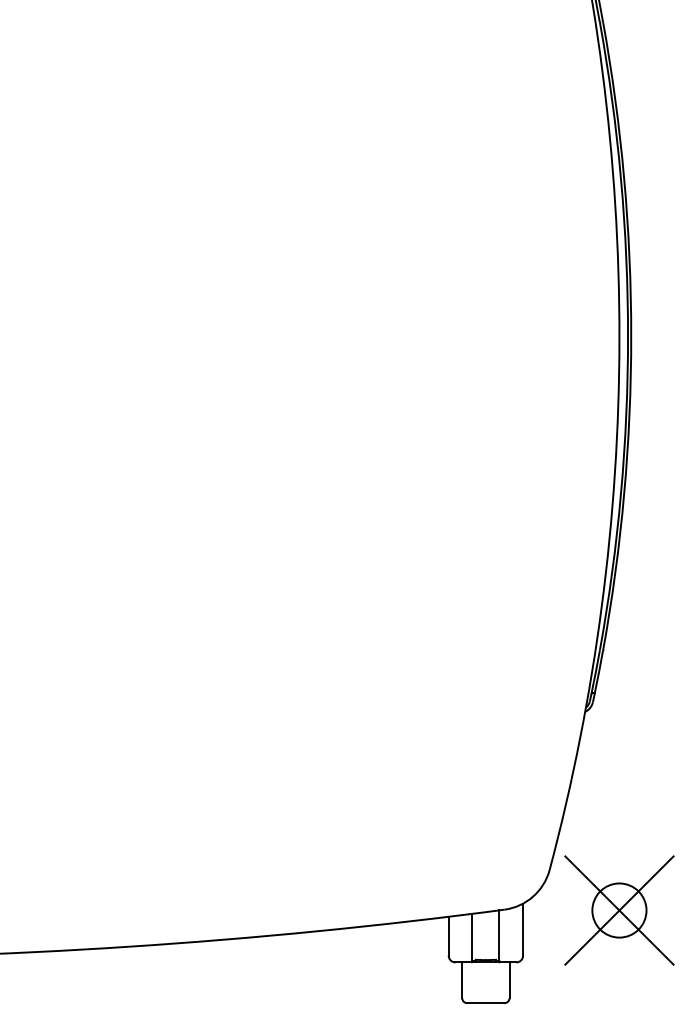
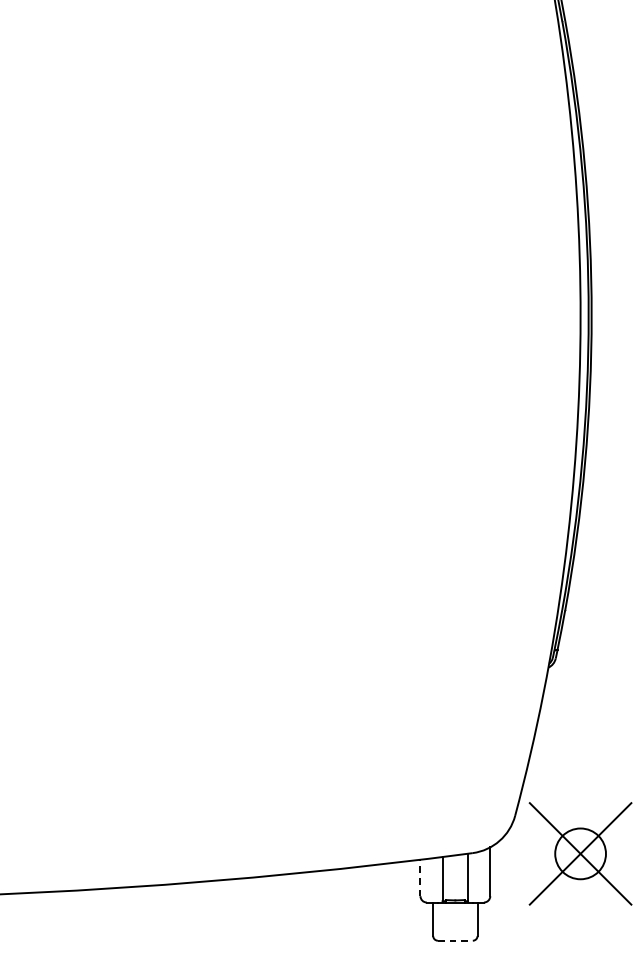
line: (448, 935) -> (420, 877), solid -> dashed
line: (485, 1003) -> (455, 941), solid -> dashed

